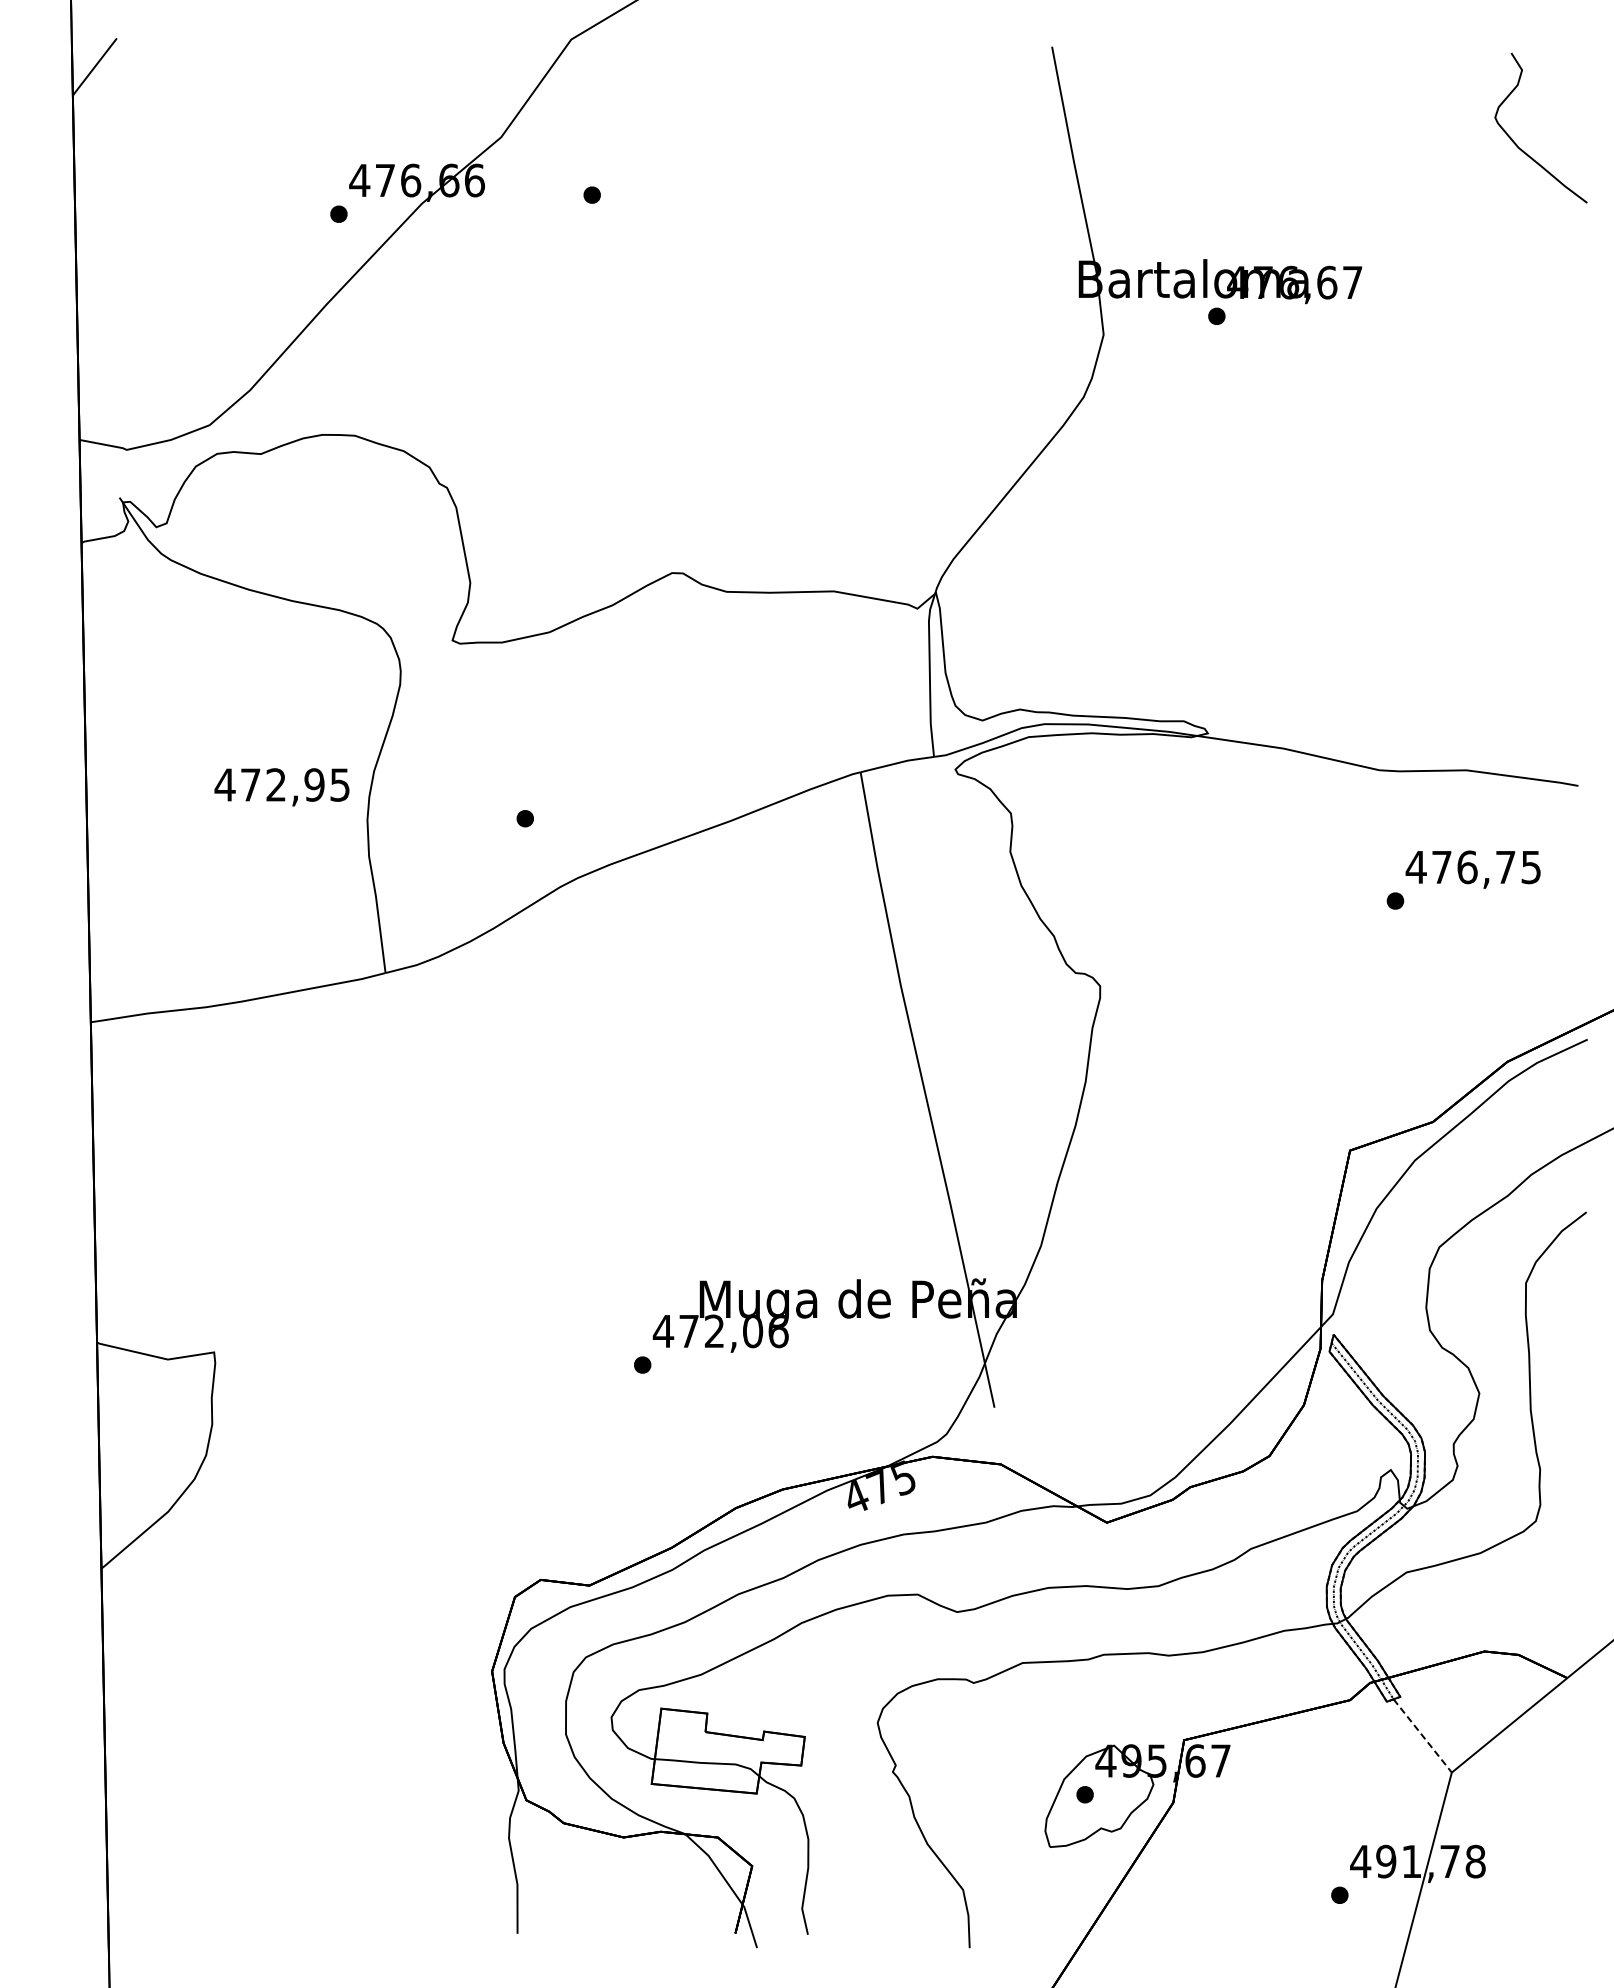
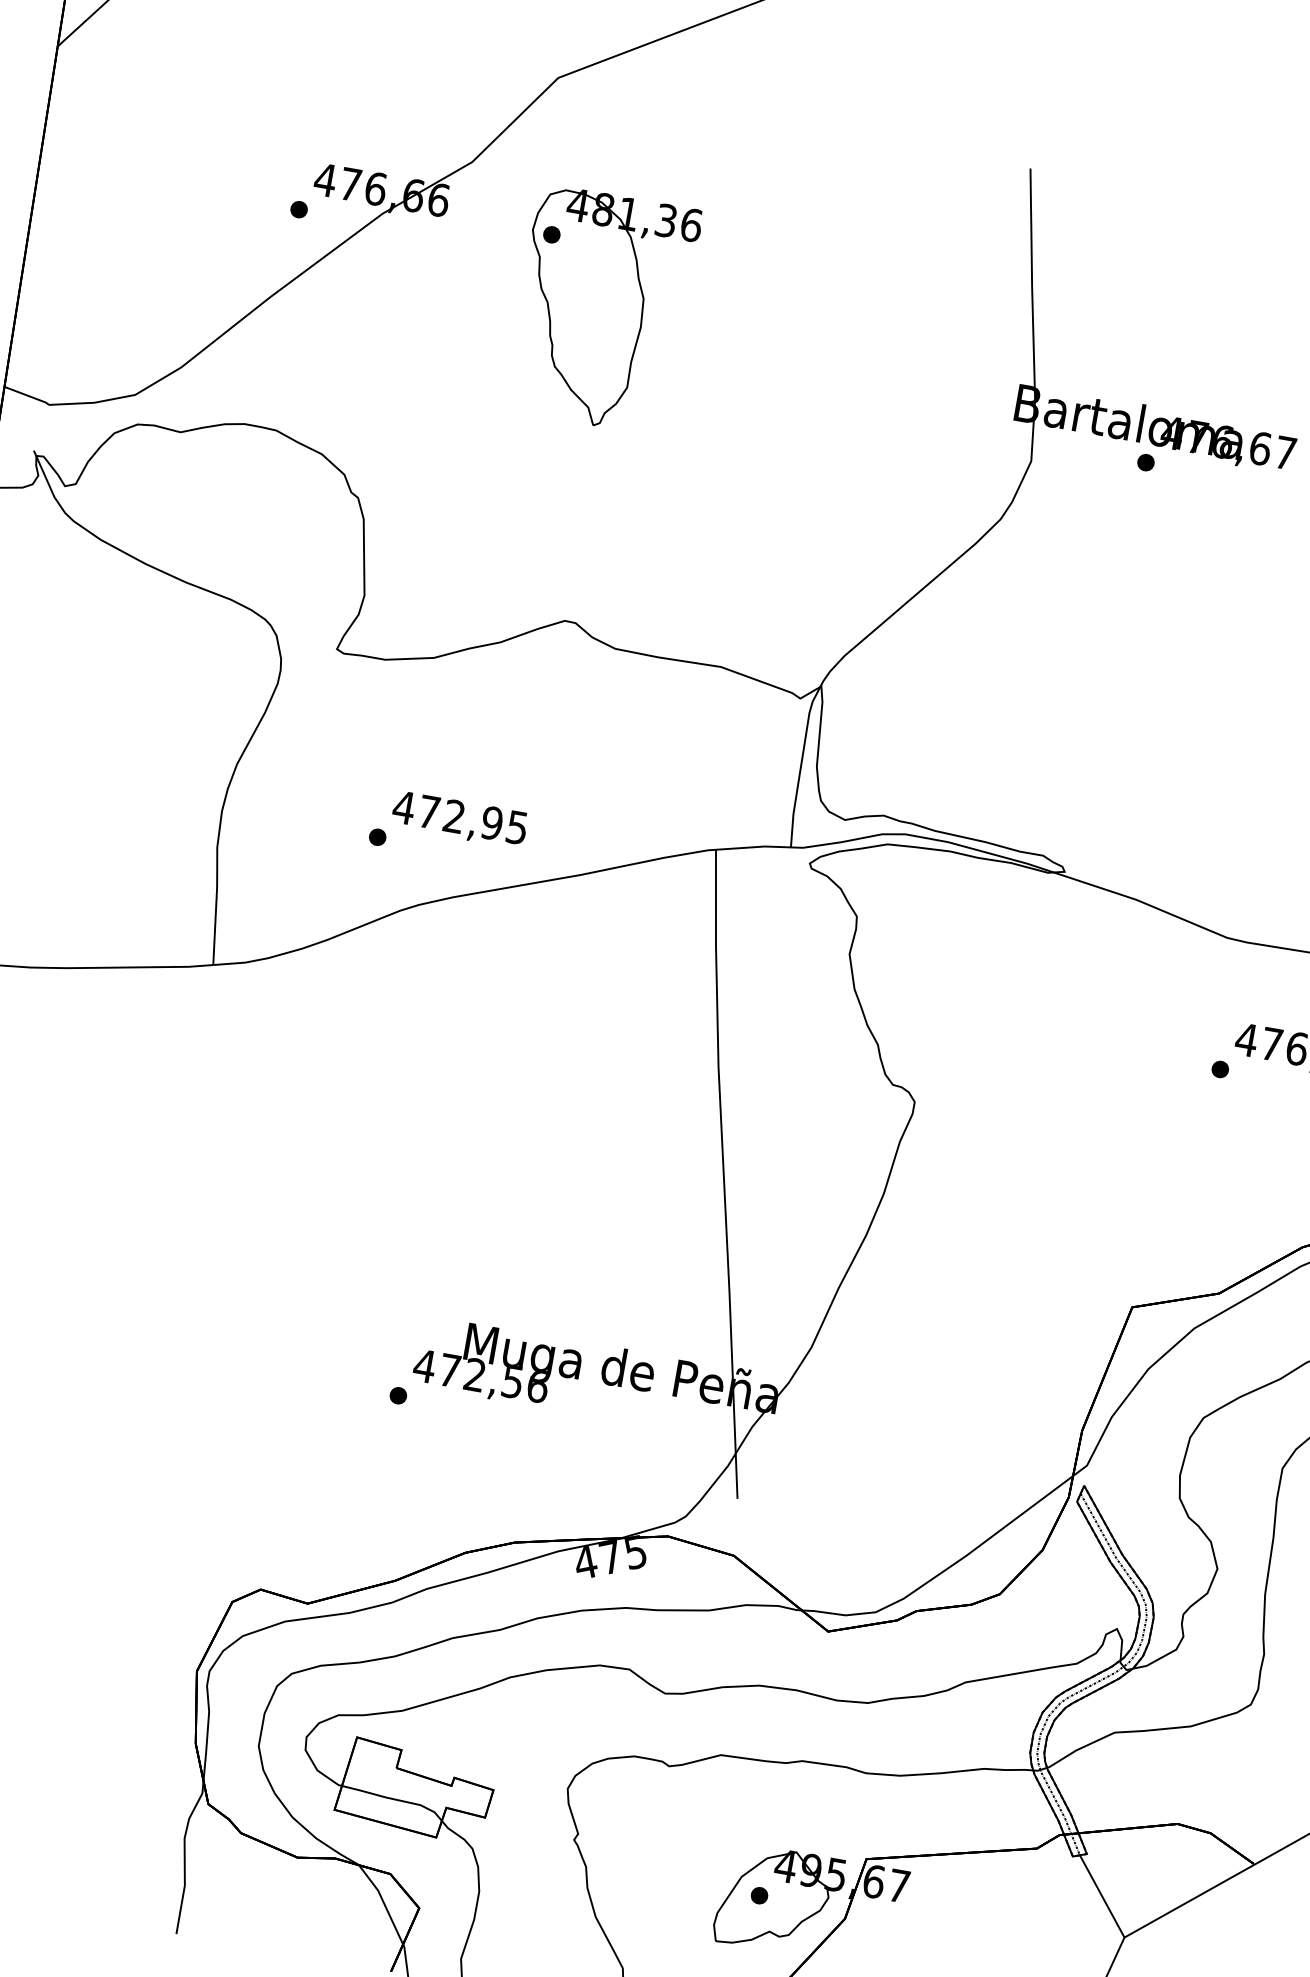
part: (654, 260) -> (601, 309), added
text: (281, 787) -> (459, 819), moved
text: (753, 1331) -> (513, 1381), 472,06 -> 472,56
line: (1422, 1735) -> (1102, 1895), dashed -> solid

